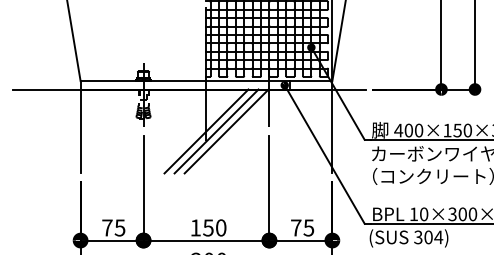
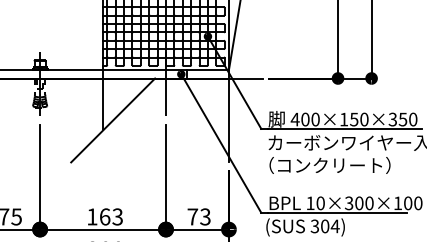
line: (206, 131) -> (103, 120), removed
line: (226, 131) -> (123, 120), removed
text: (214, 227) -> (111, 216), 150 -> 163
text: (309, 227) -> (206, 216), 75 -> 73

